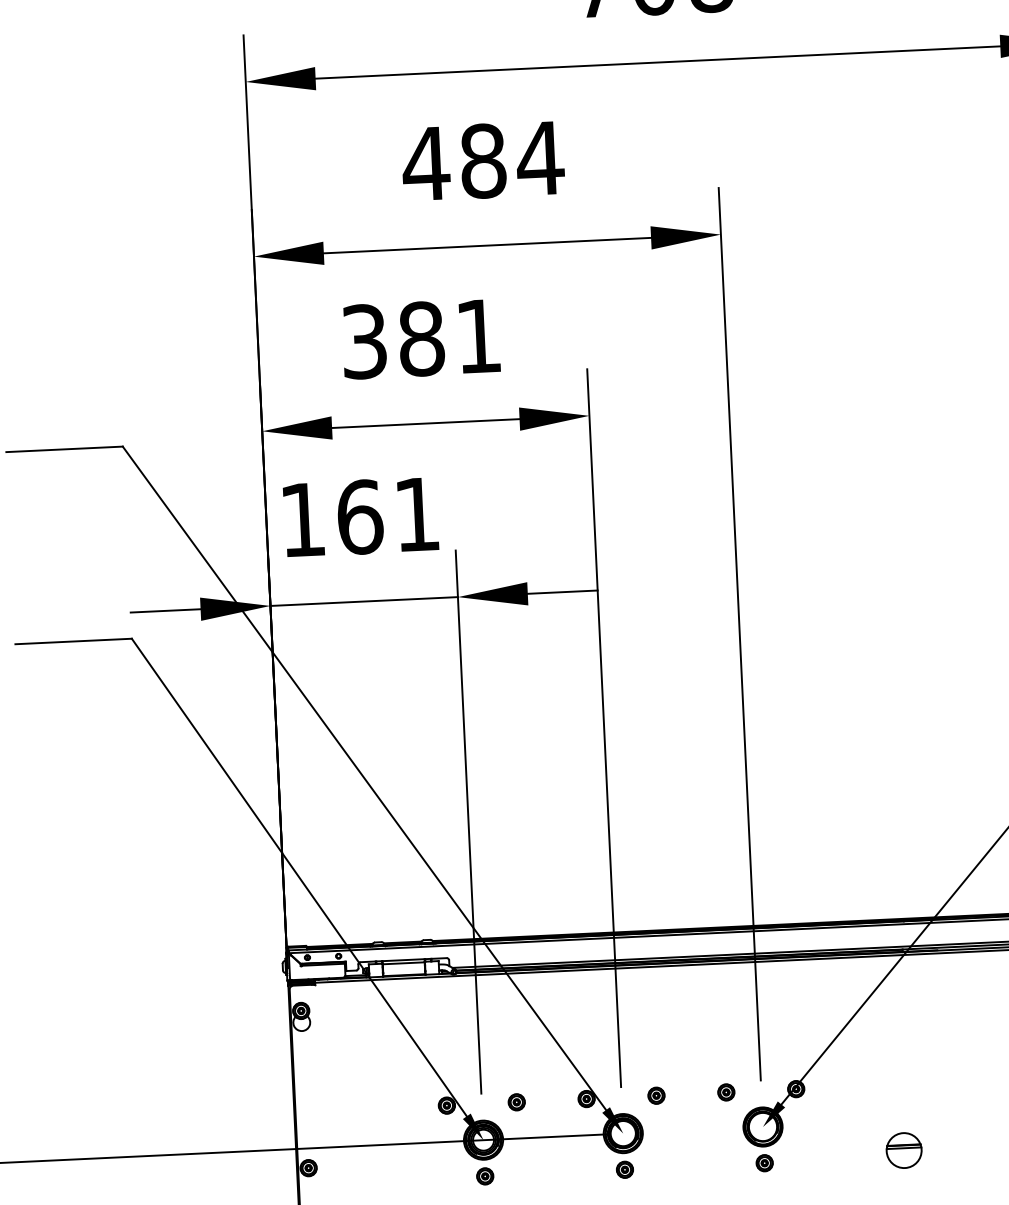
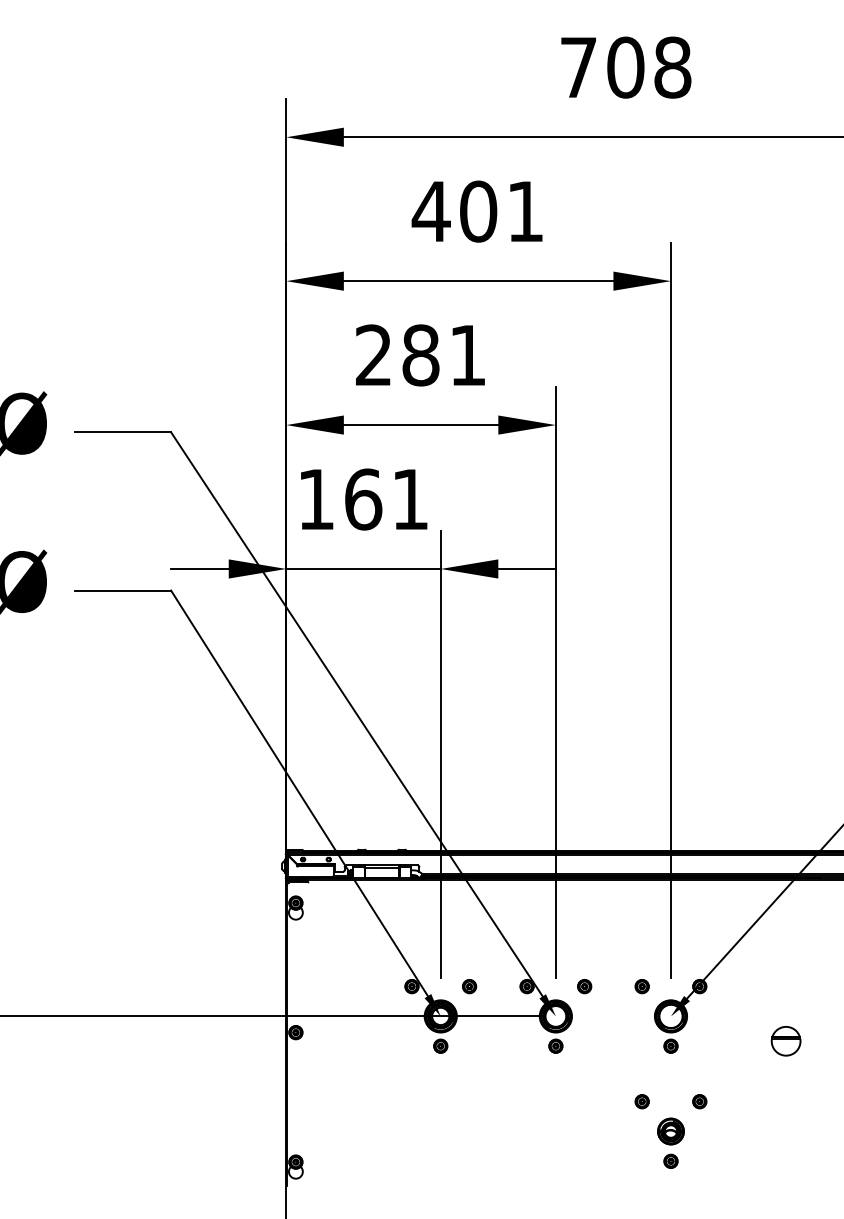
text: (512, 159) -> (502, 211), 484 -> 401
text: (364, 341) -> (373, 355), 381 -> 281

